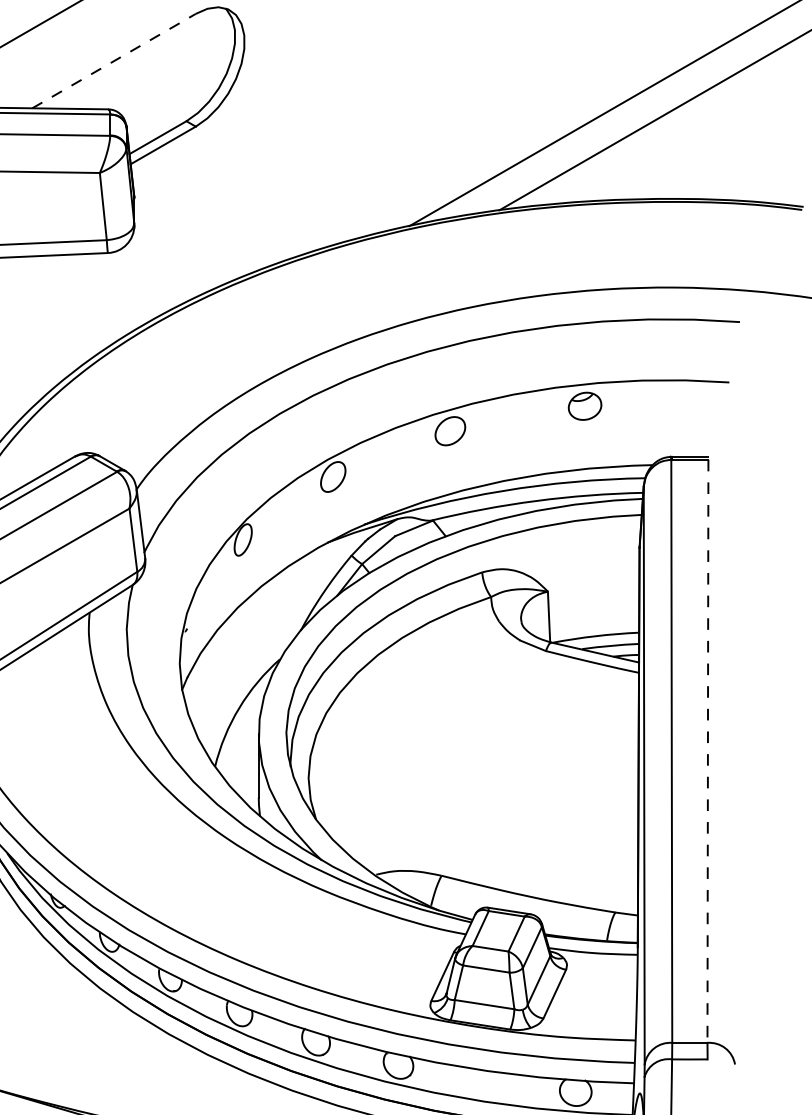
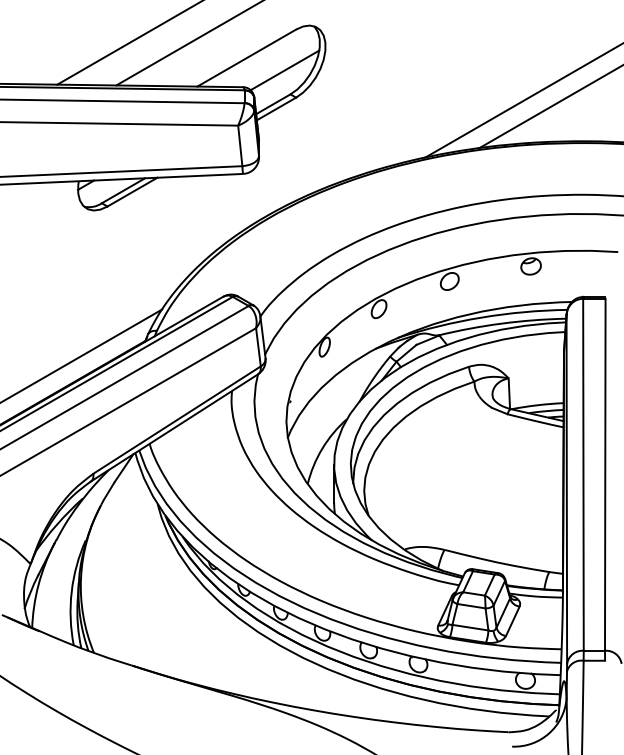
line: (115, 60) -> (247, 57), dashed -> solid
line: (176, 81) -> (284, 70), added
line: (708, 752) -> (605, 475), dashed -> solid

